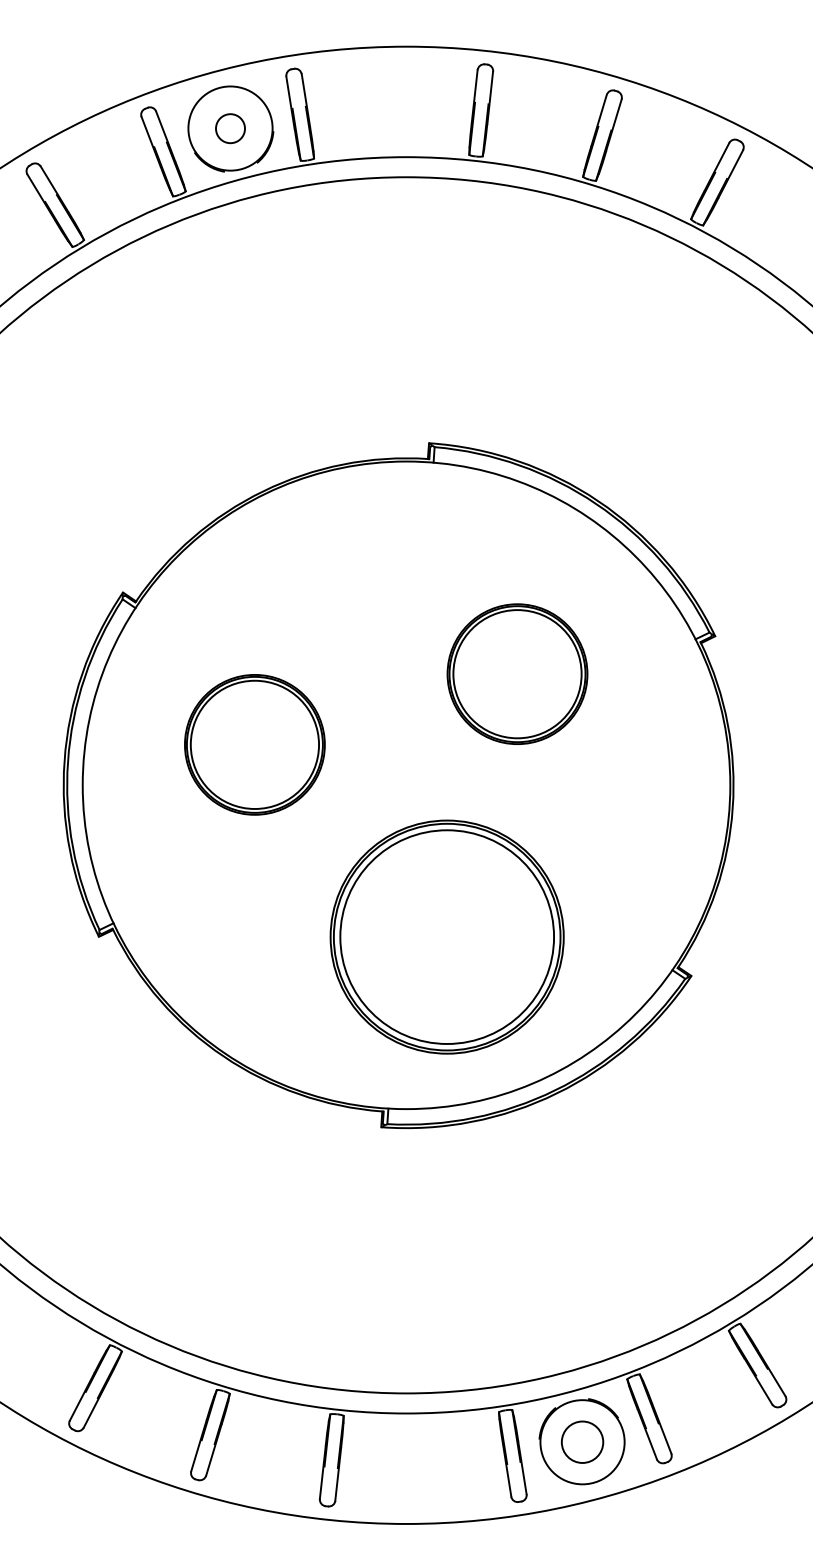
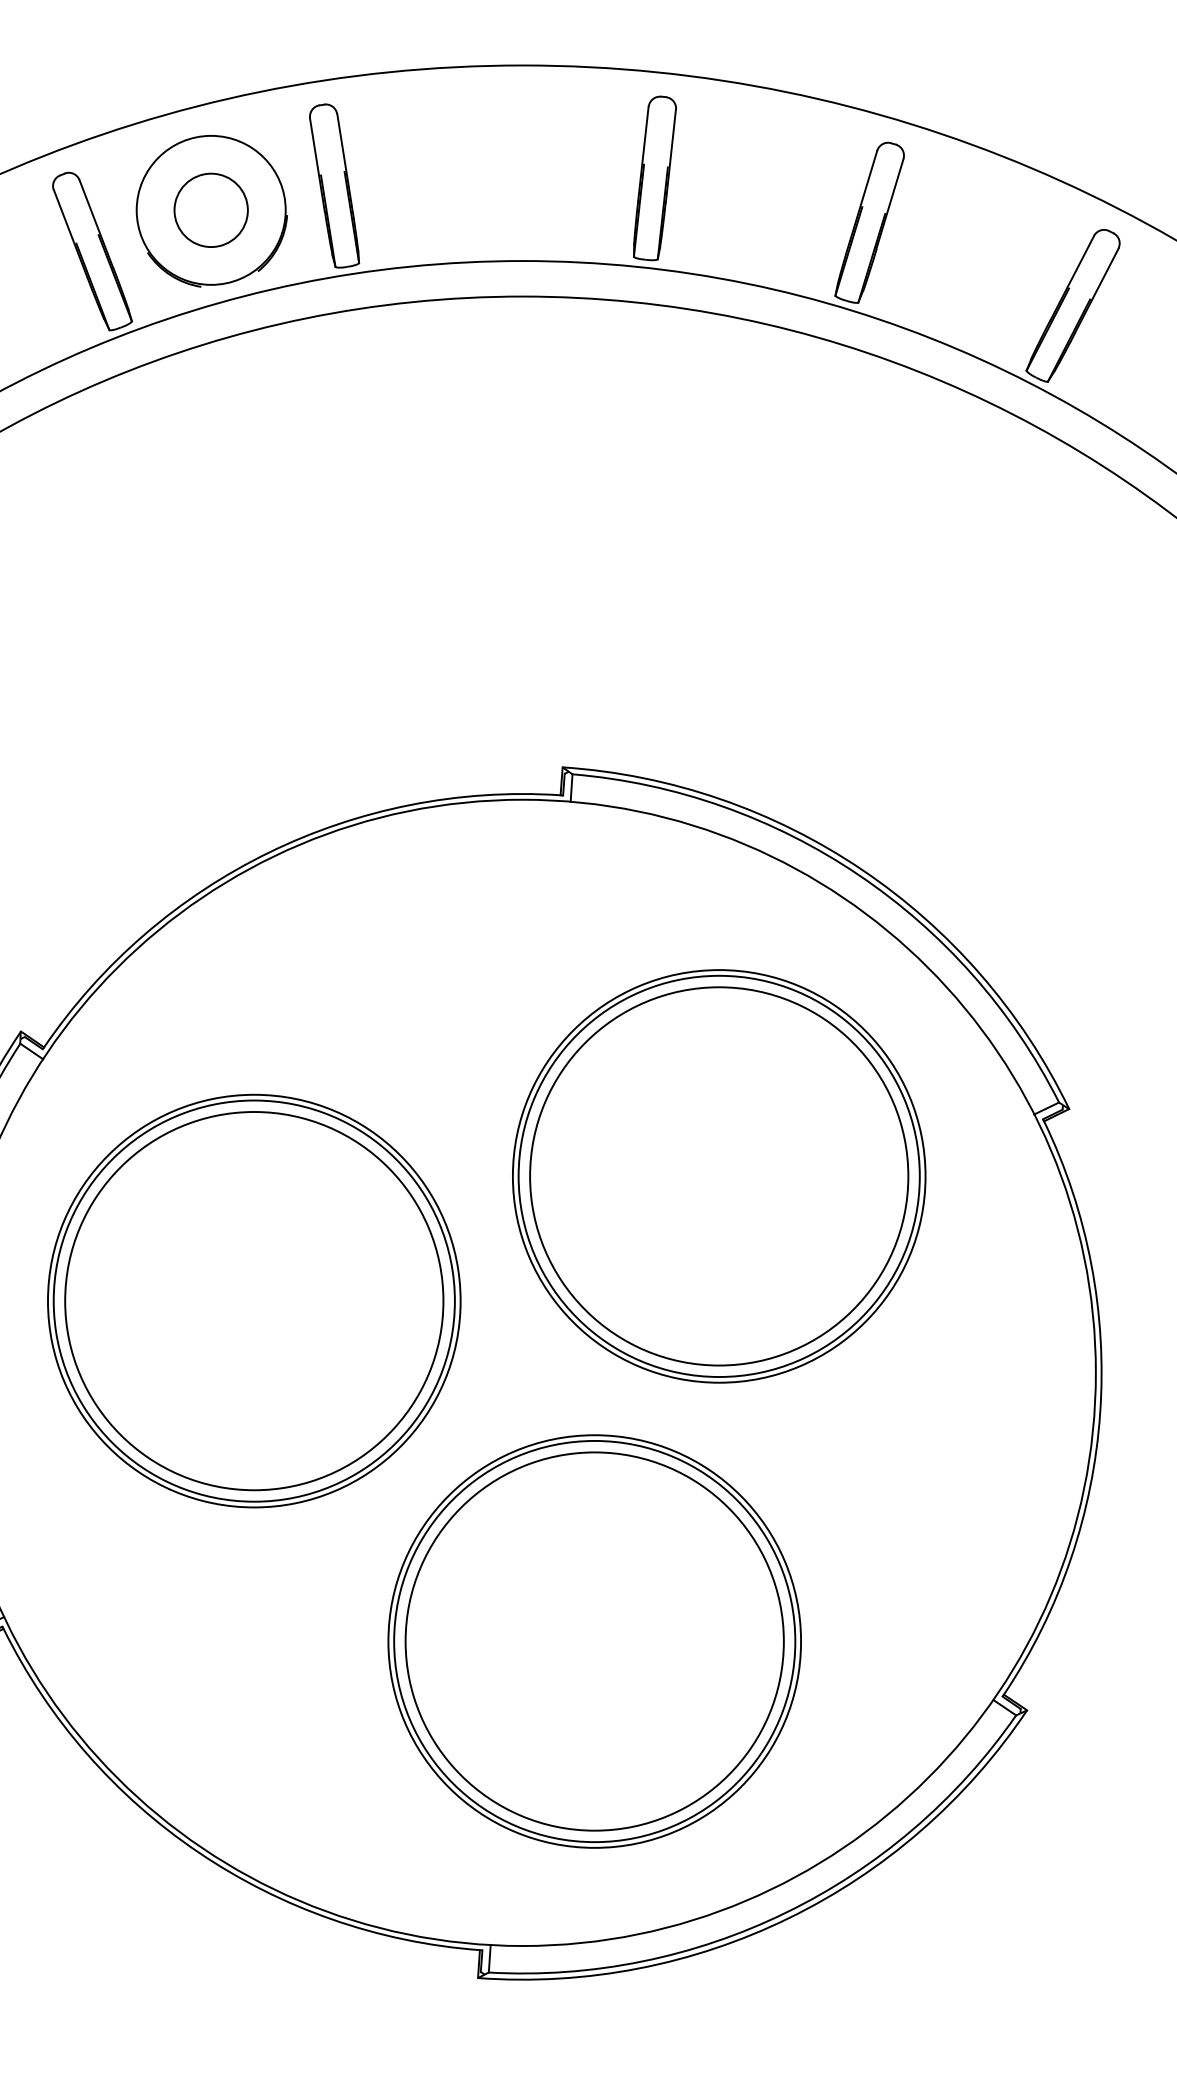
circle: (230, 128) -> (211, 210), size x1.43
part: (517, 673) -> (719, 1174), size x1.67
part: (254, 744) -> (253, 1300), size x1.67

